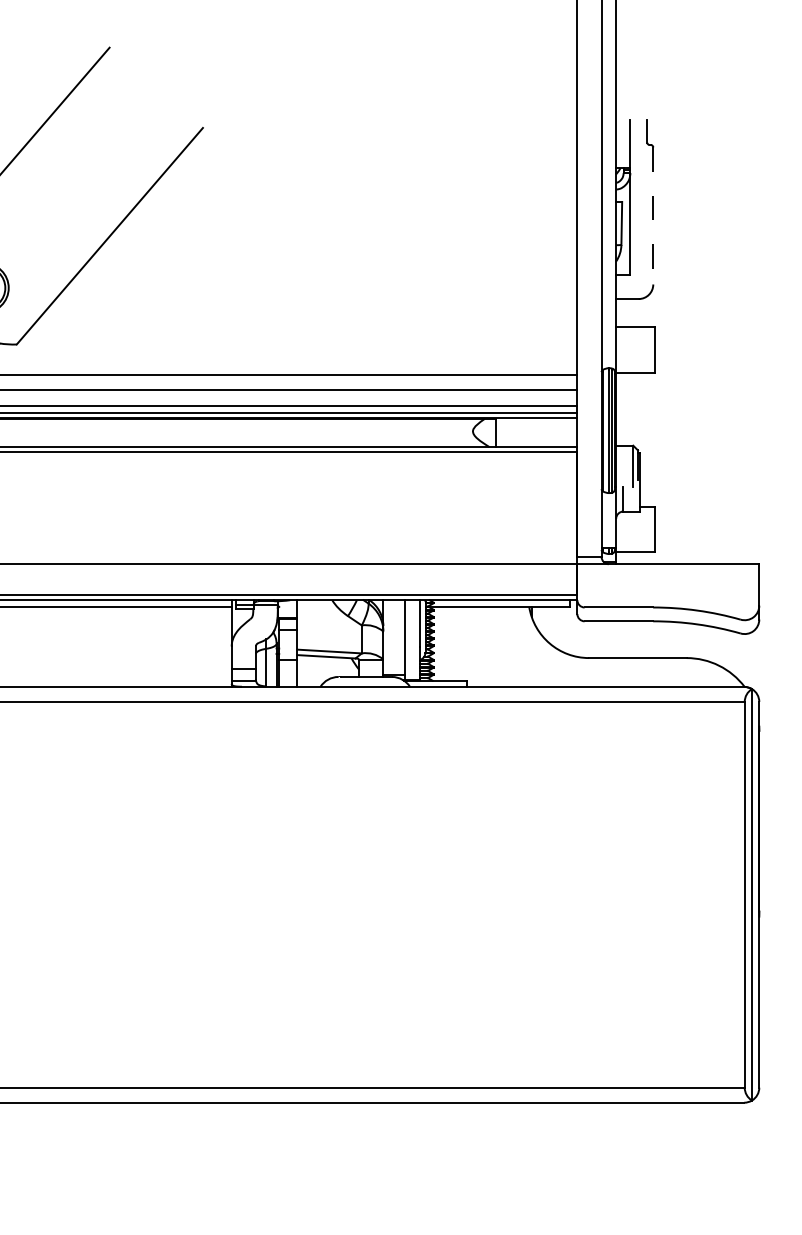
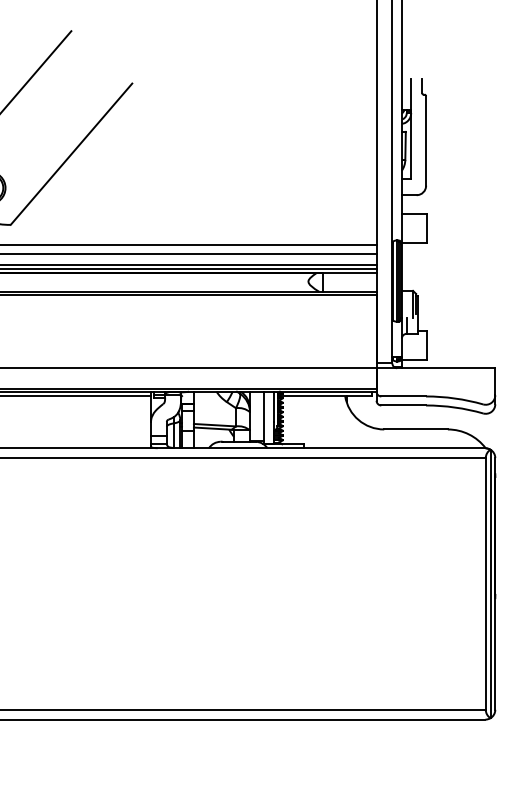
line: (653, 215) -> (426, 140), dashed -> solid

